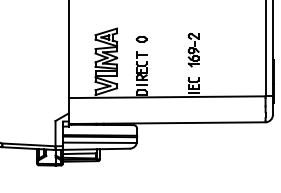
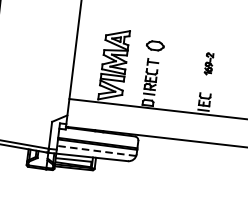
part: (141, 39) -> (154, 45), size x1.6
part: (193, 49) -> (208, 63), size x0.6
line: (99, 142) -> (96, 150), solid -> dashed

